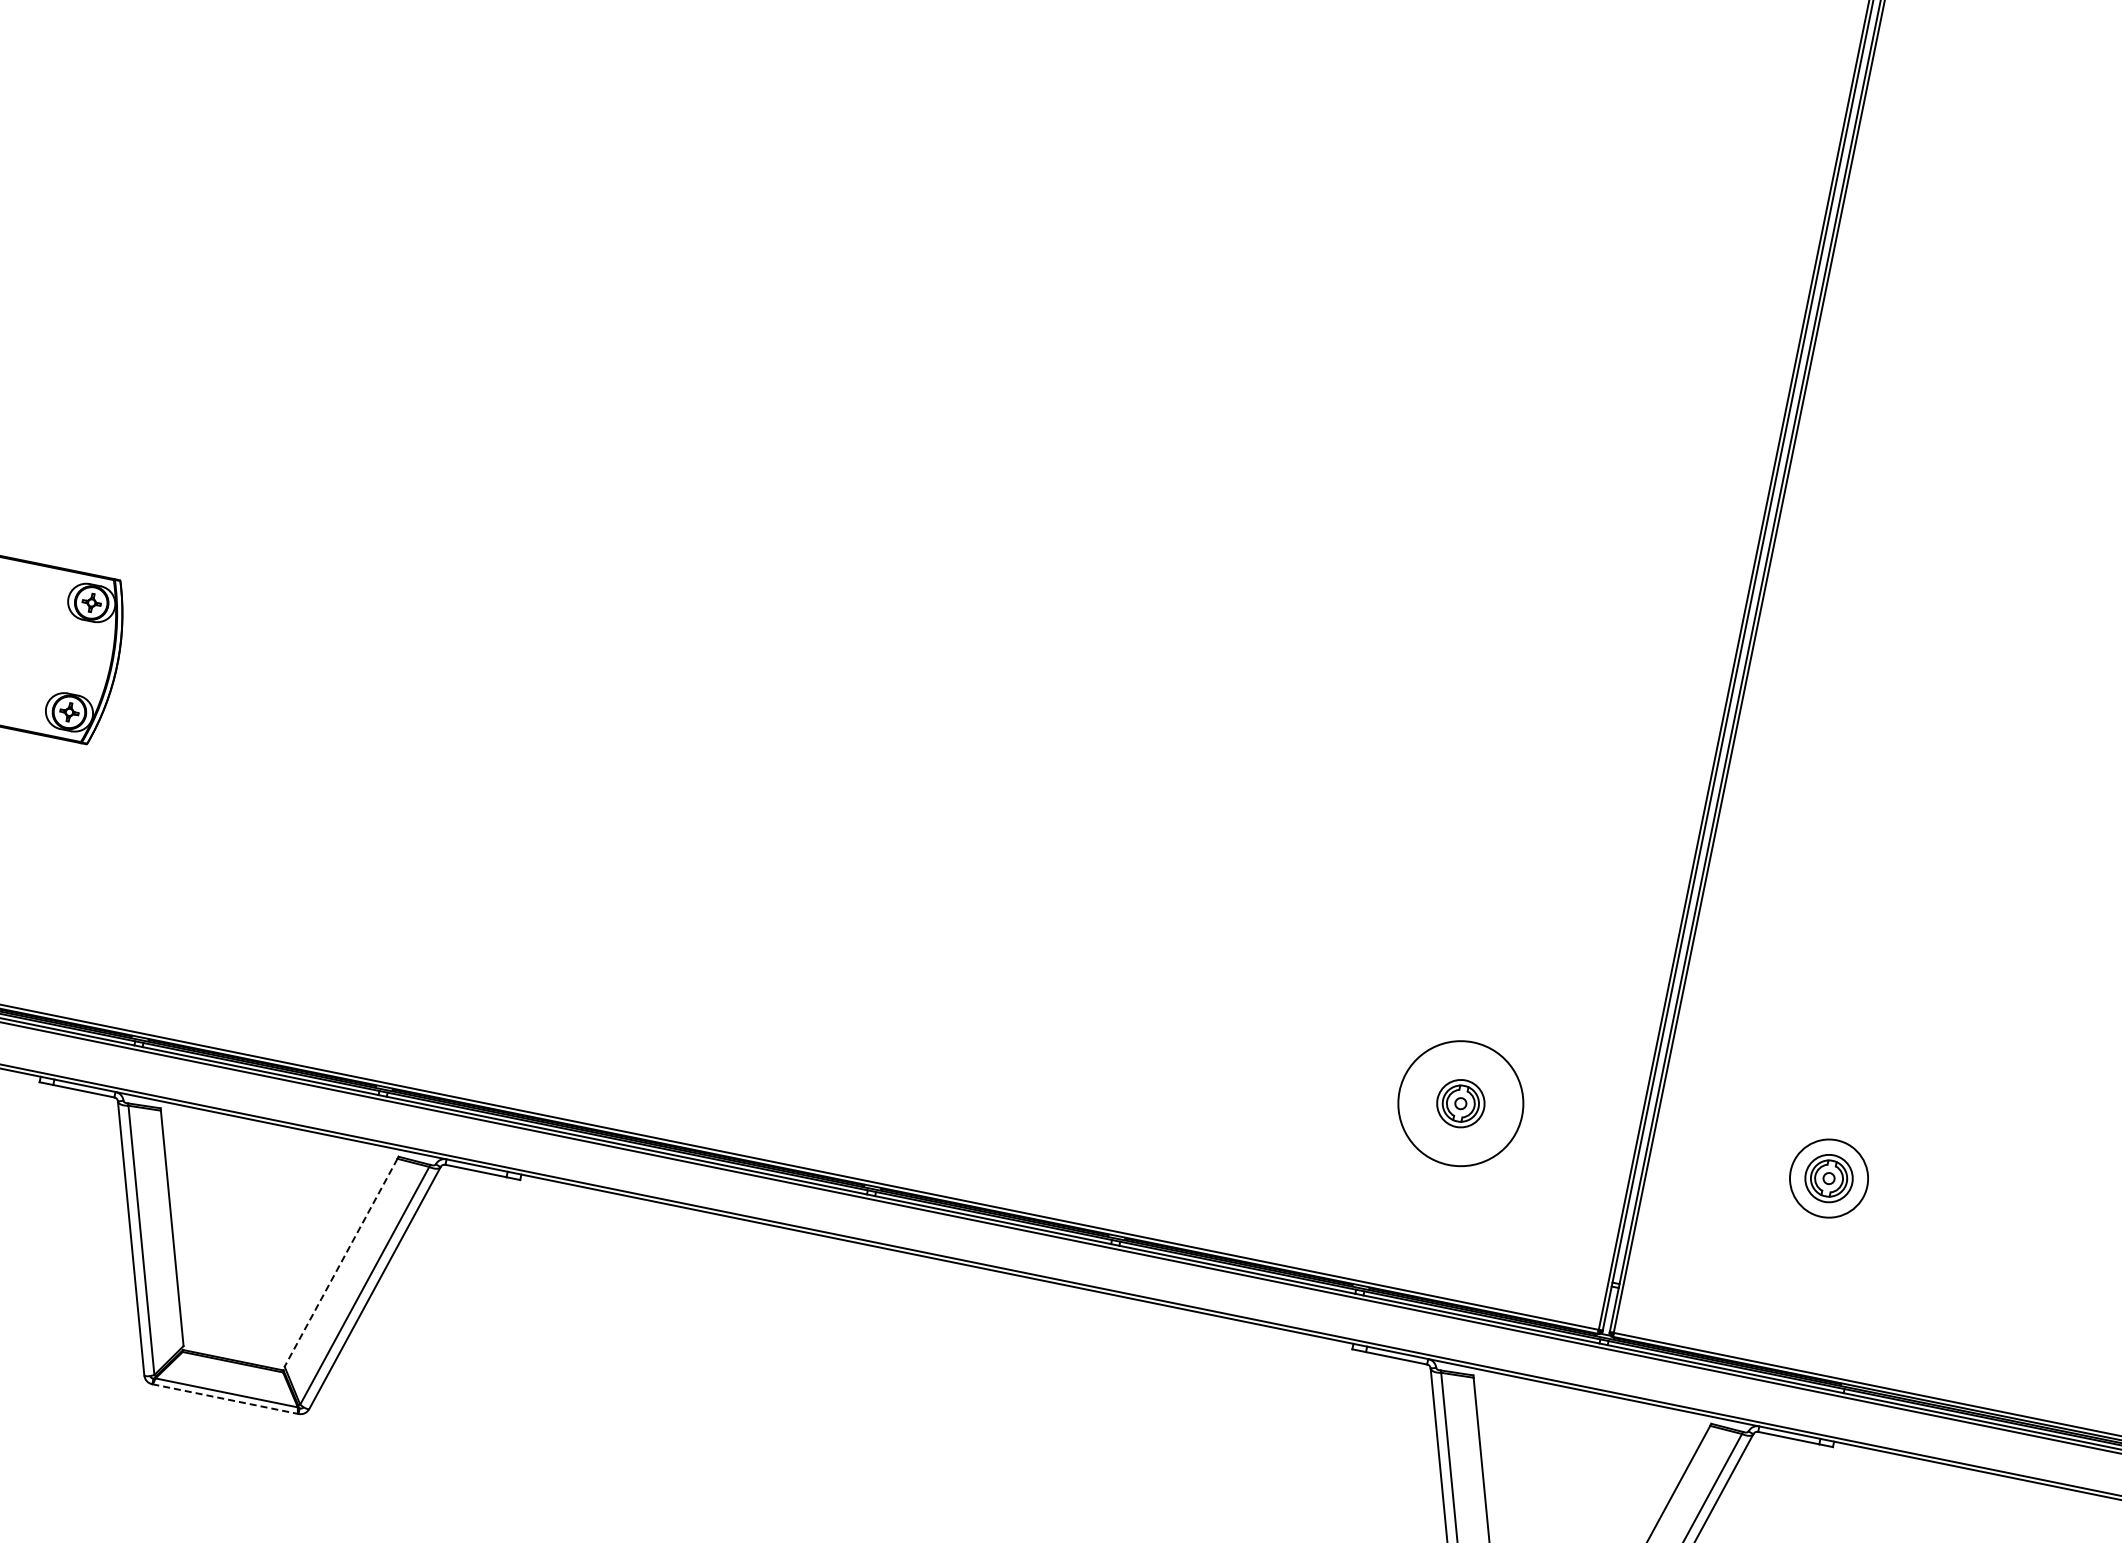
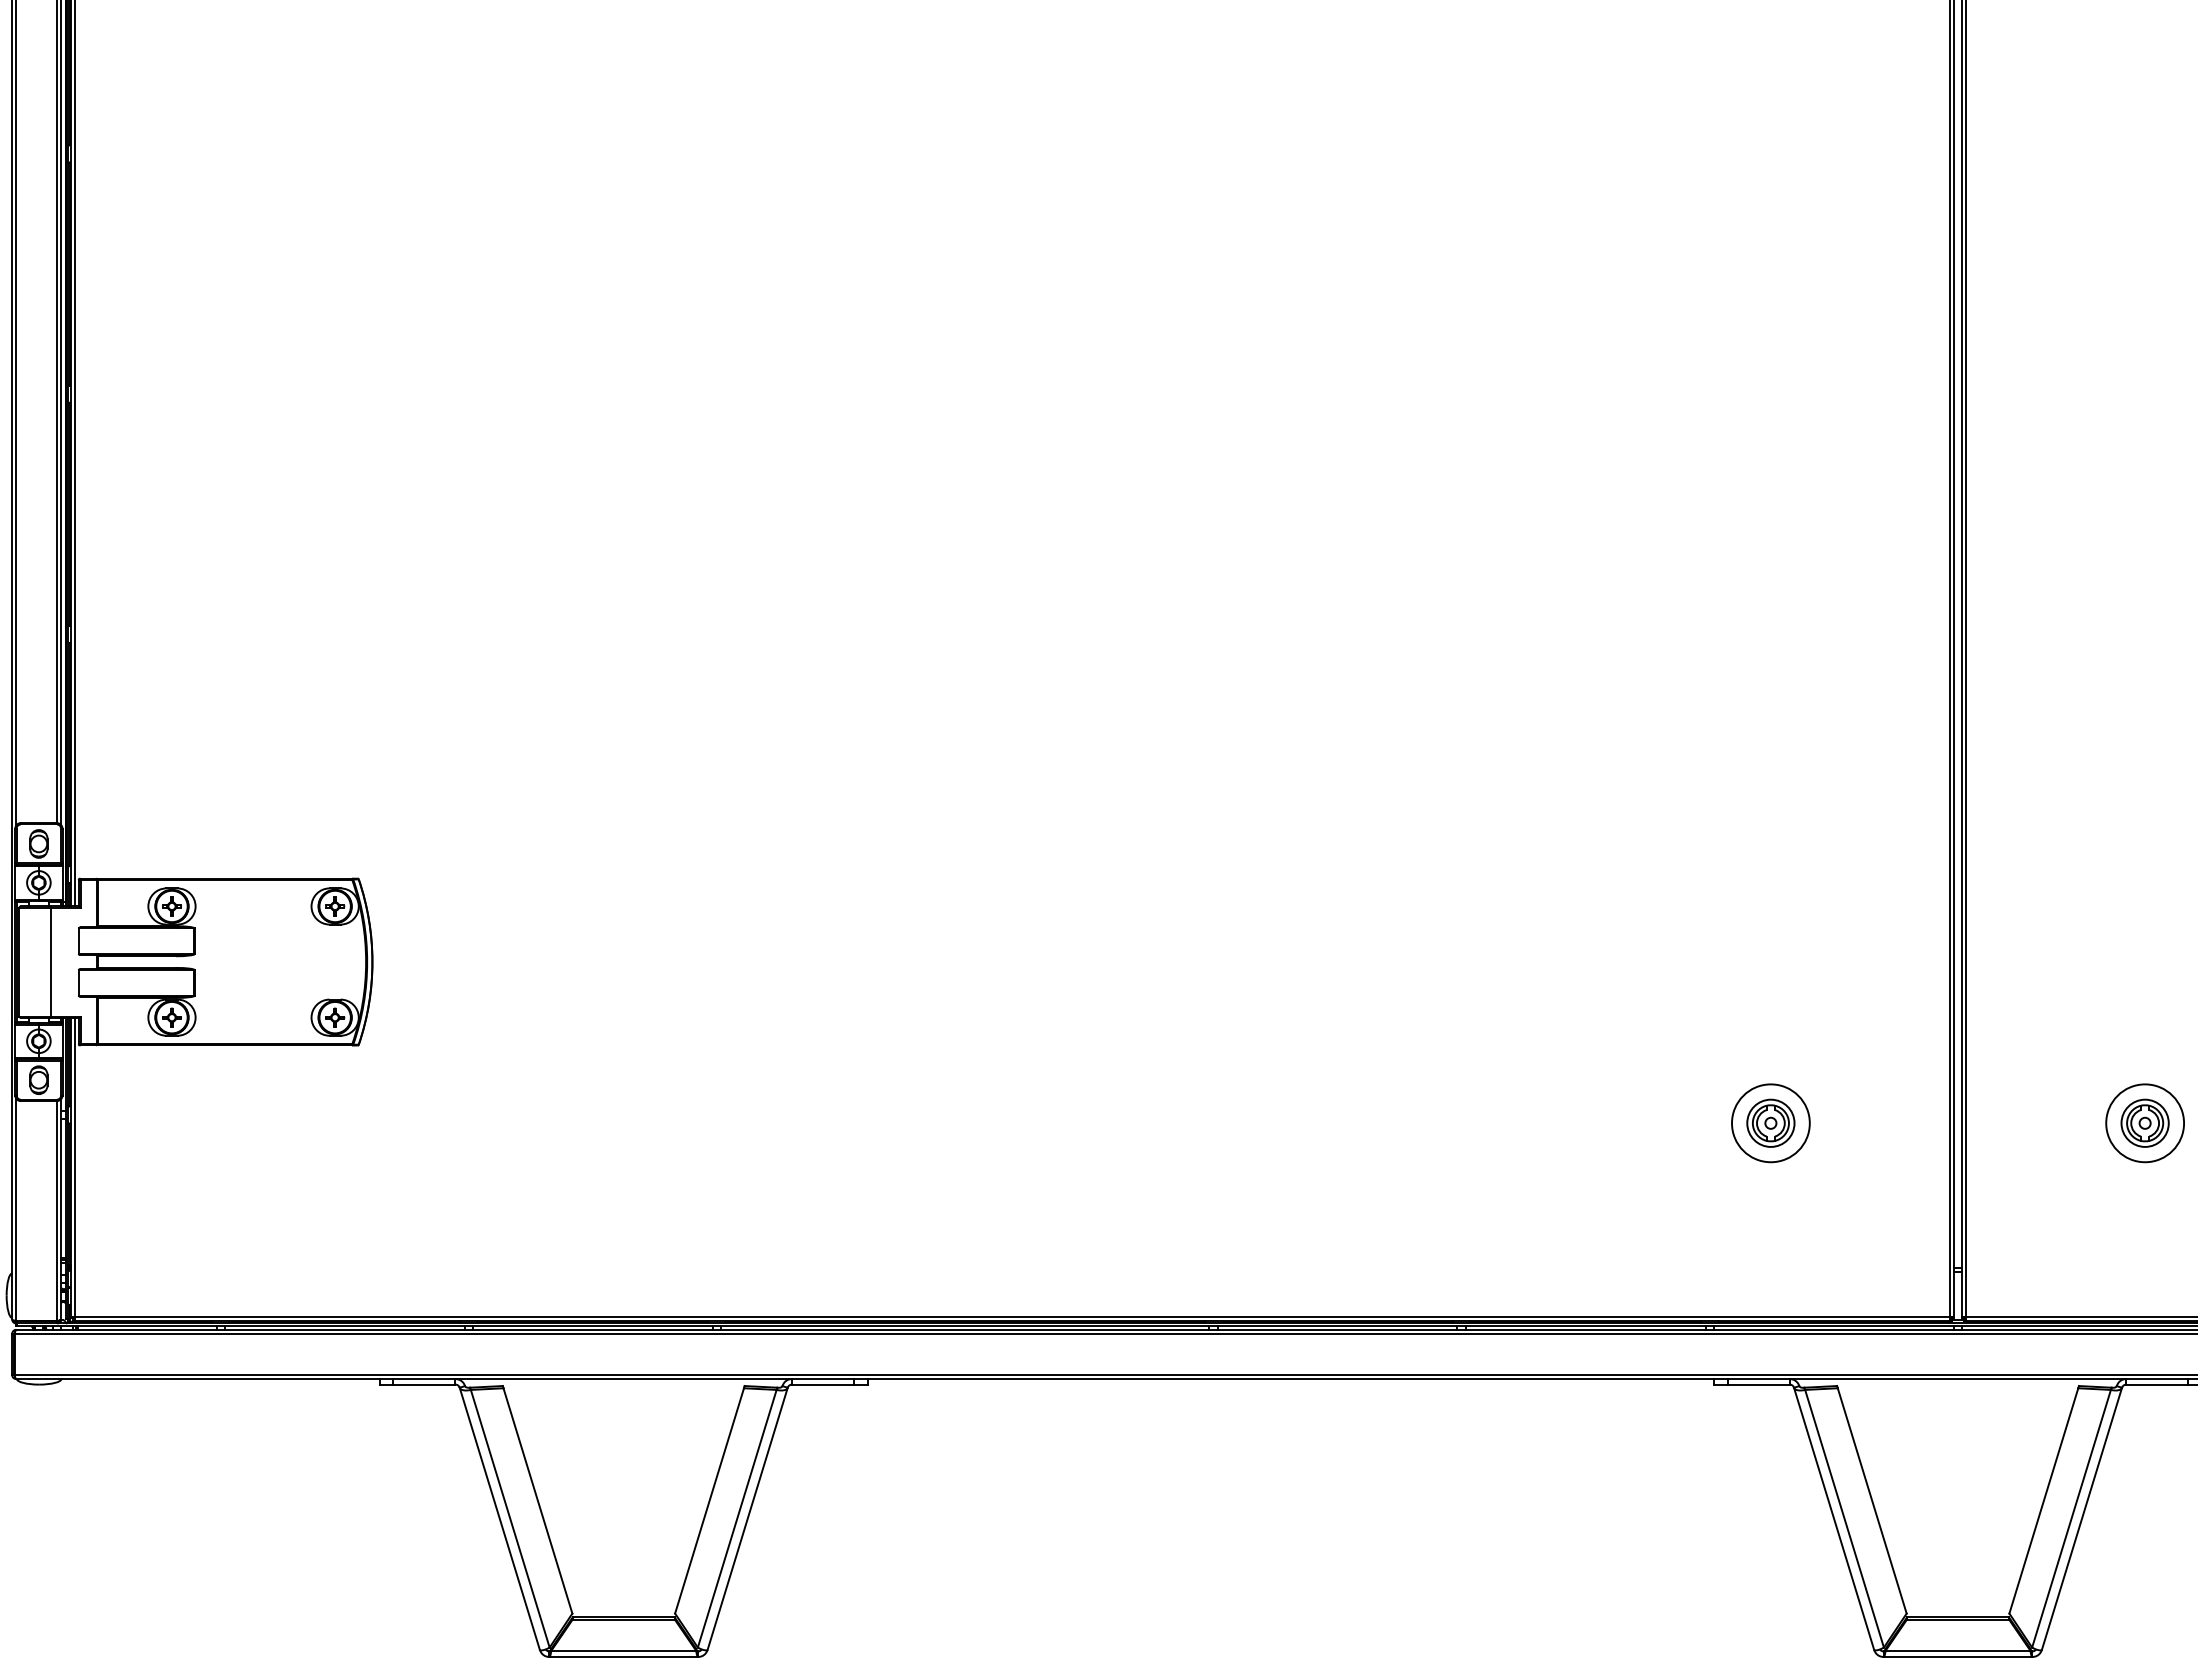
circle: (1460, 1103) -> (1770, 1123), size x0.62
line: (341, 1262) -> (709, 1500), dashed -> solid
line: (226, 1399) -> (624, 1657), dashed -> solid

